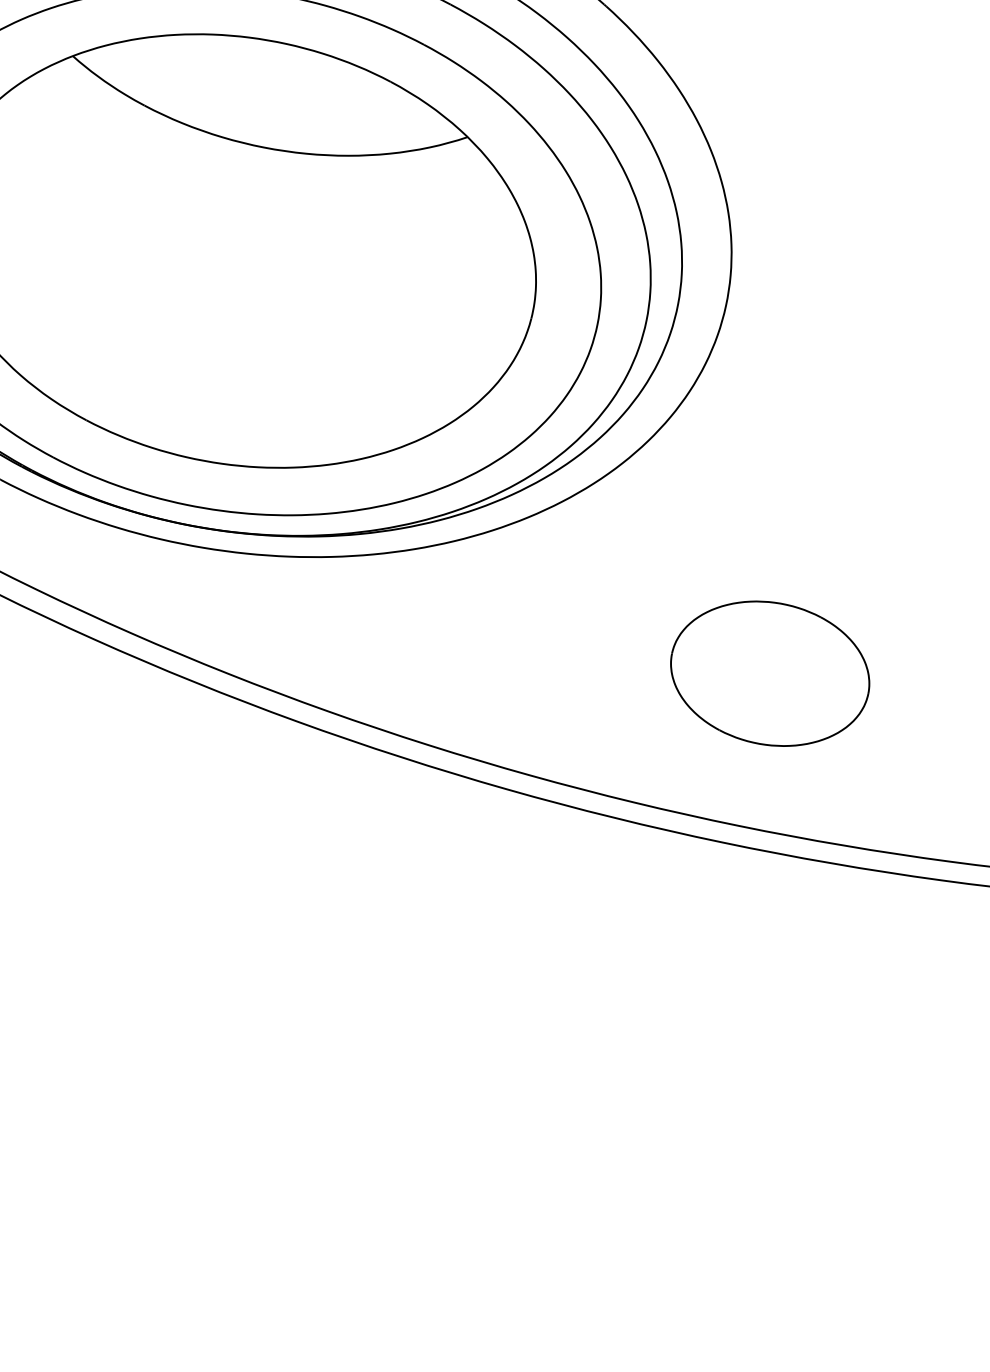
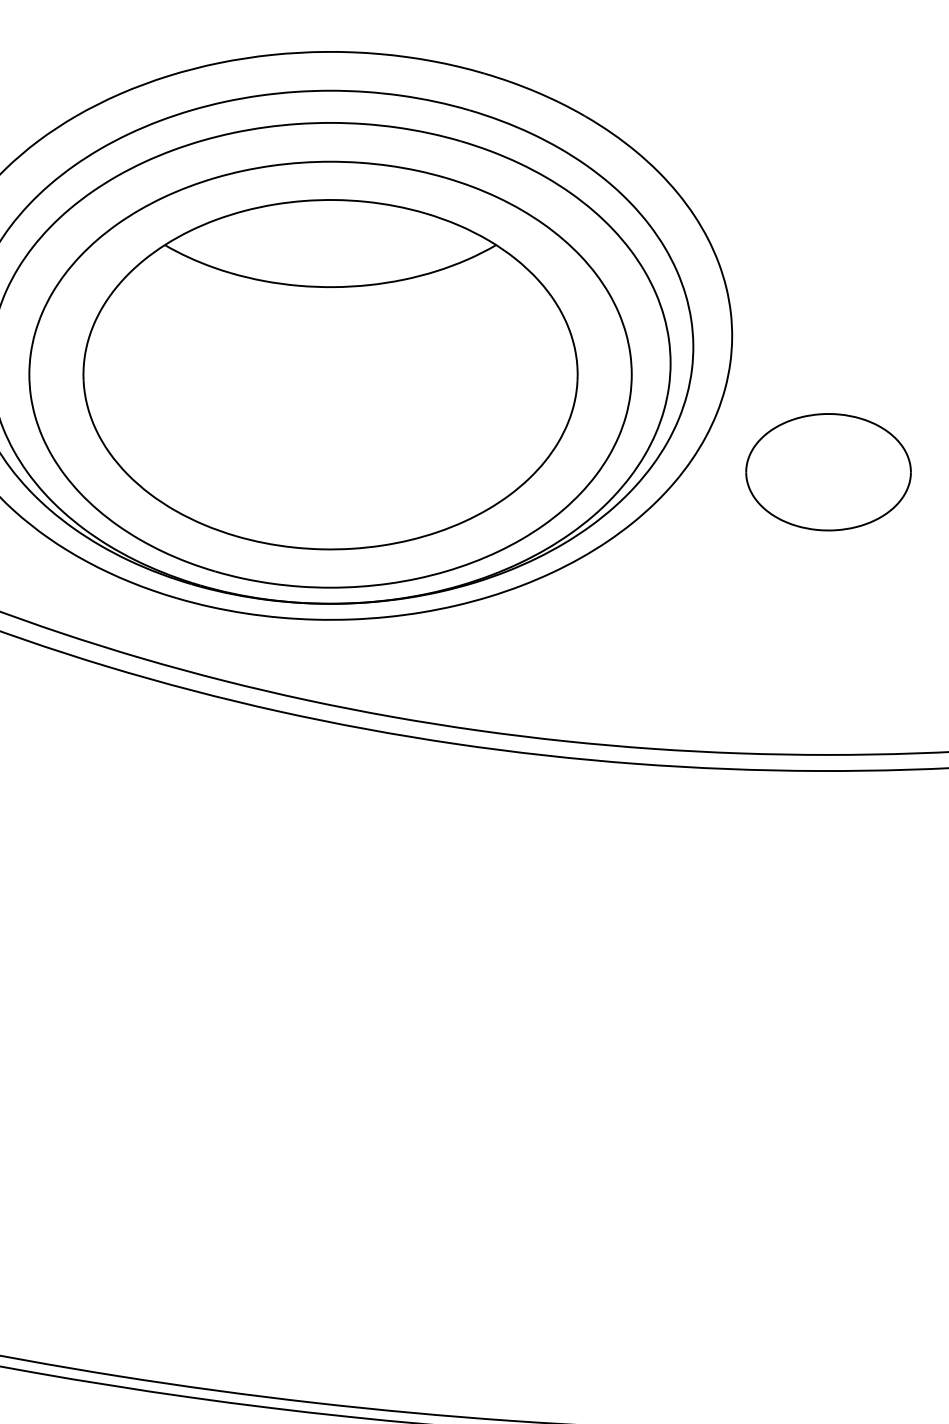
part: (770, 674) -> (828, 472), moved

